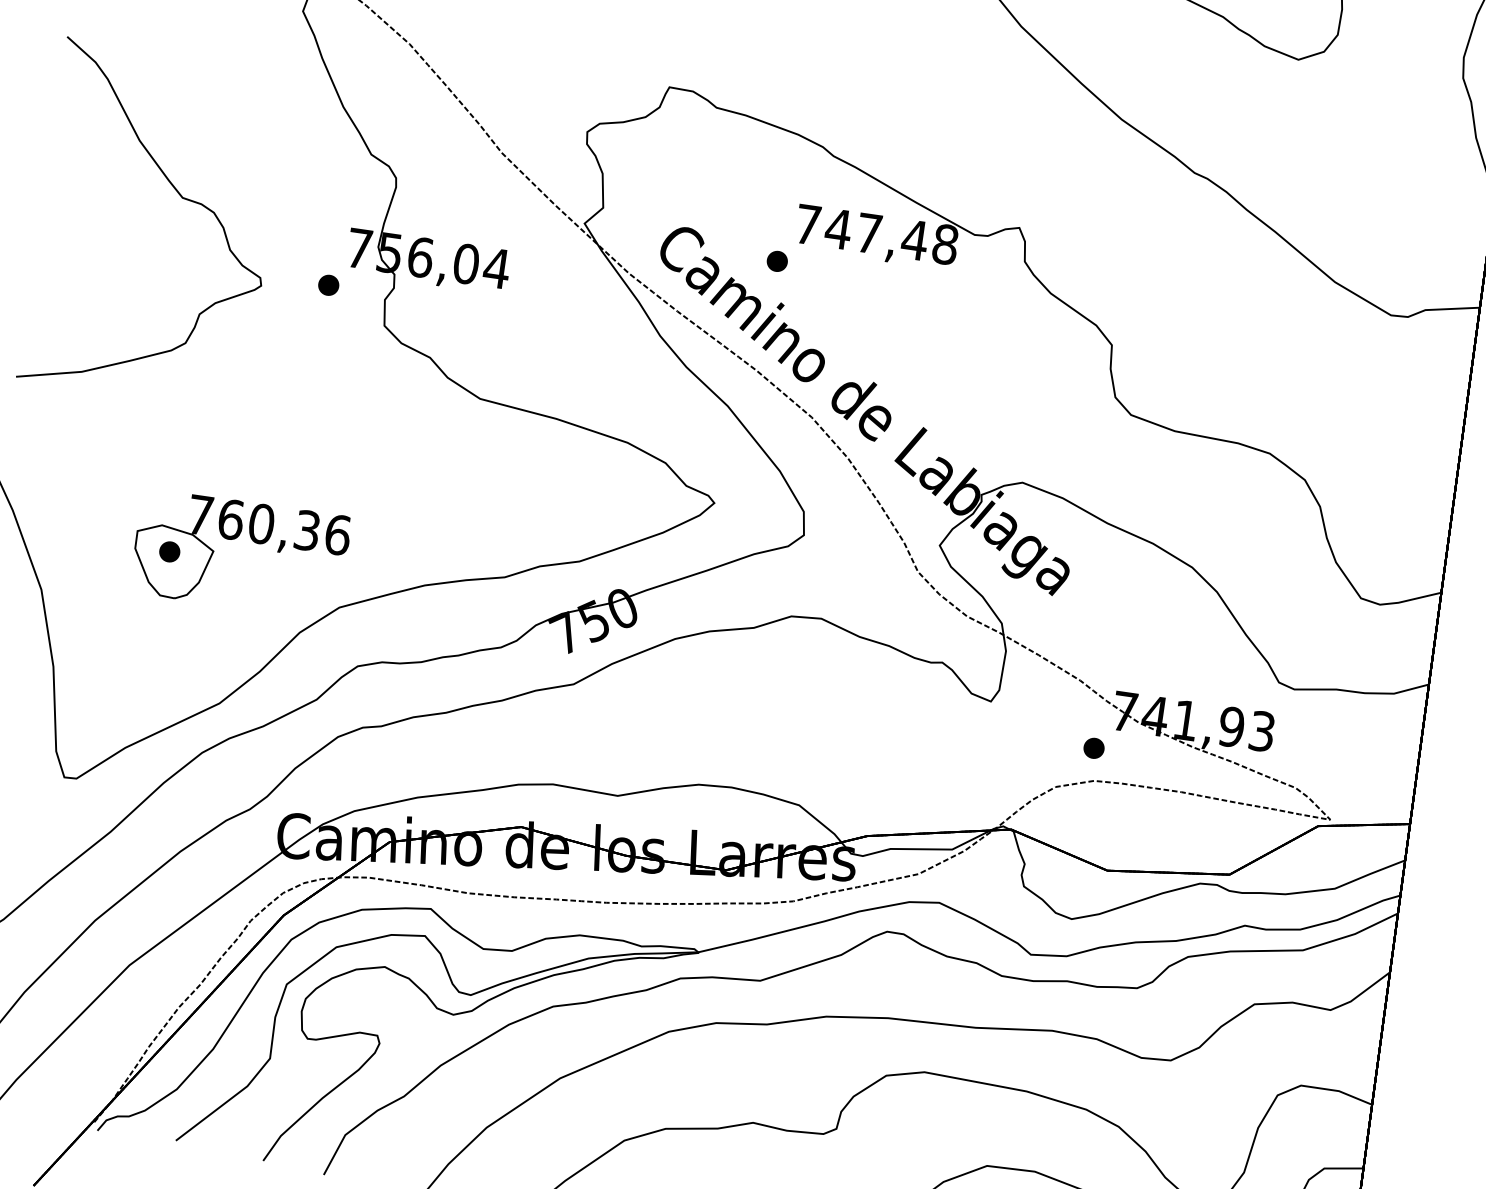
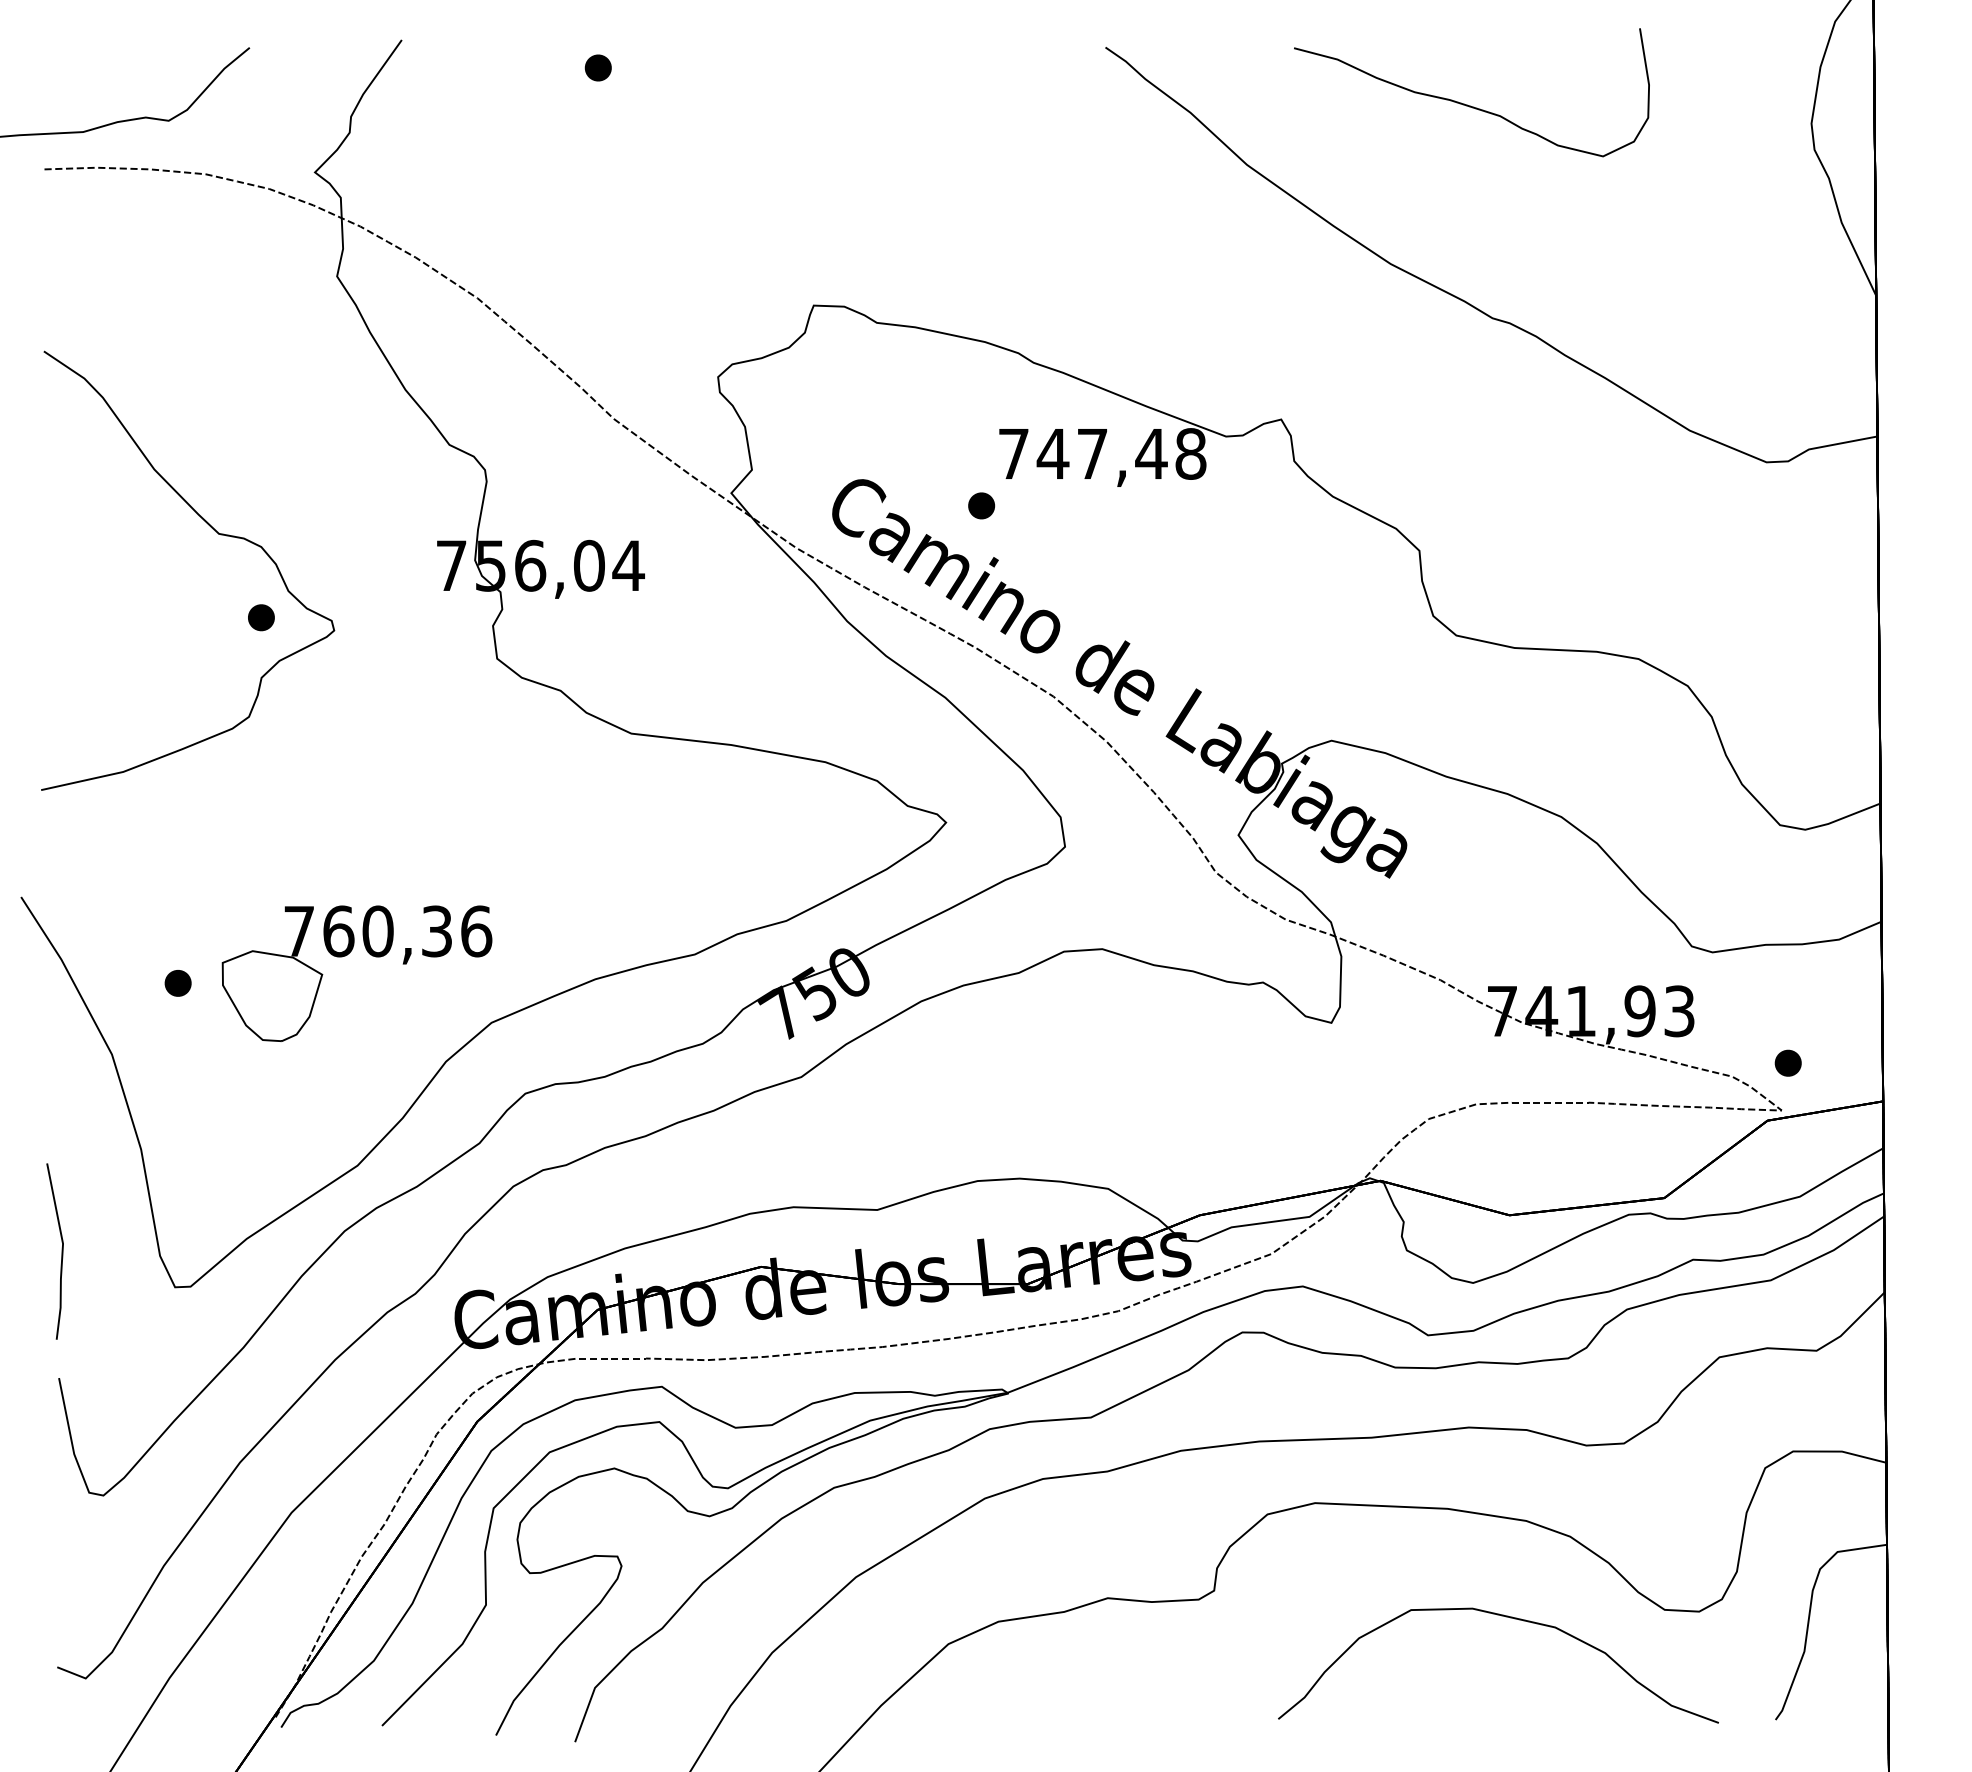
part: (328, 285) -> (261, 617), moved
part: (169, 551) -> (177, 983), moved
part: (1093, 747) -> (1787, 1062), moved

